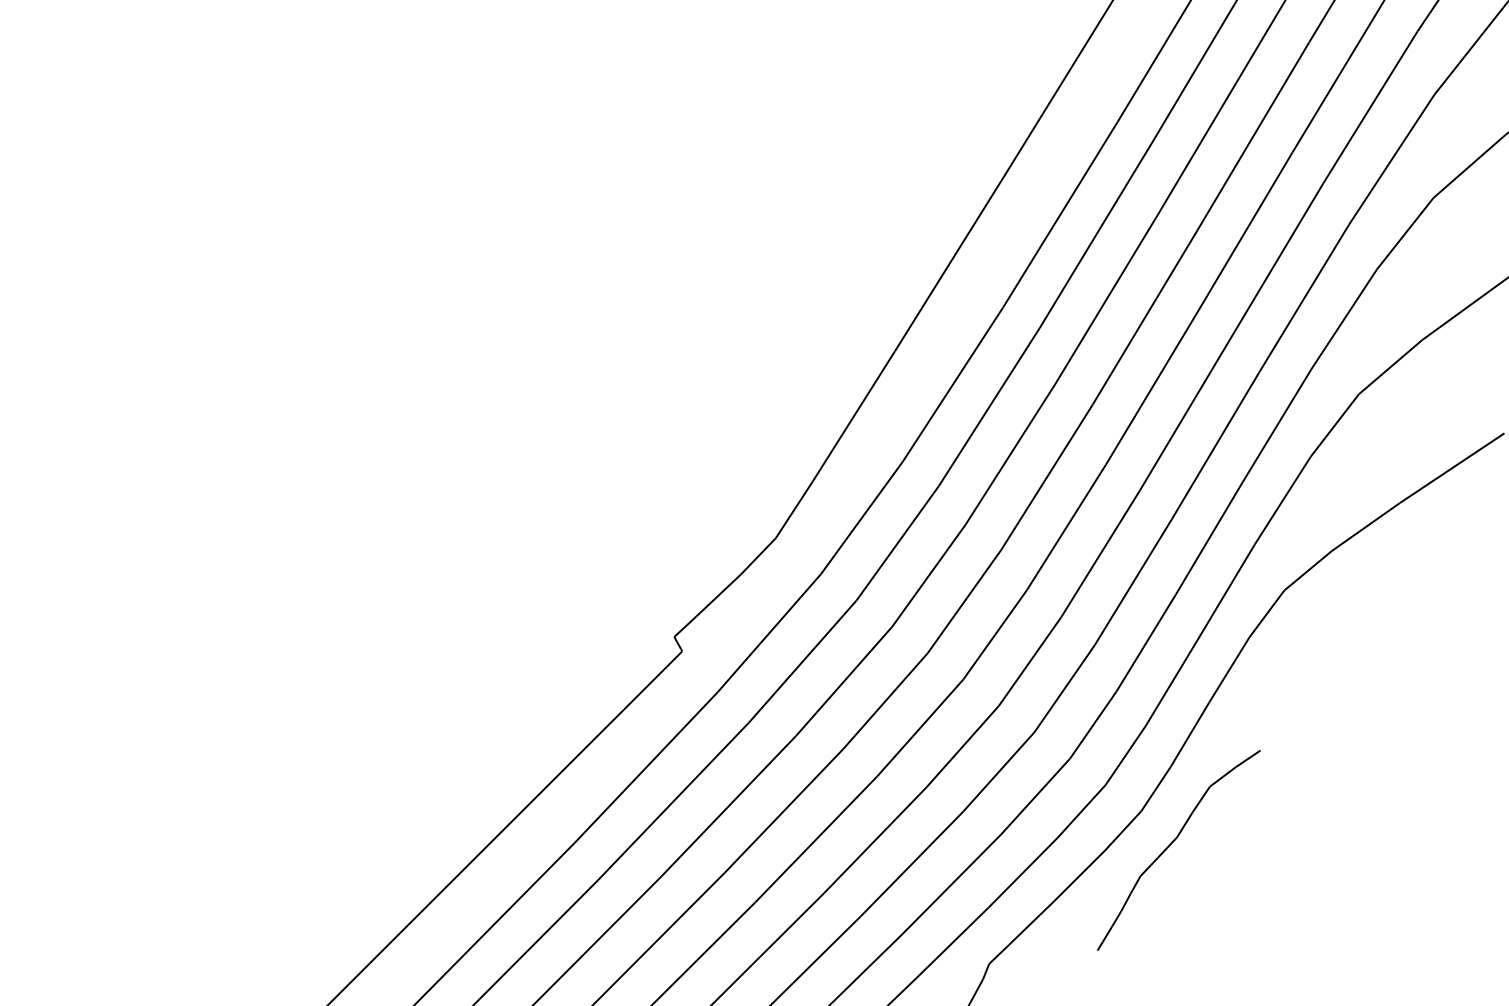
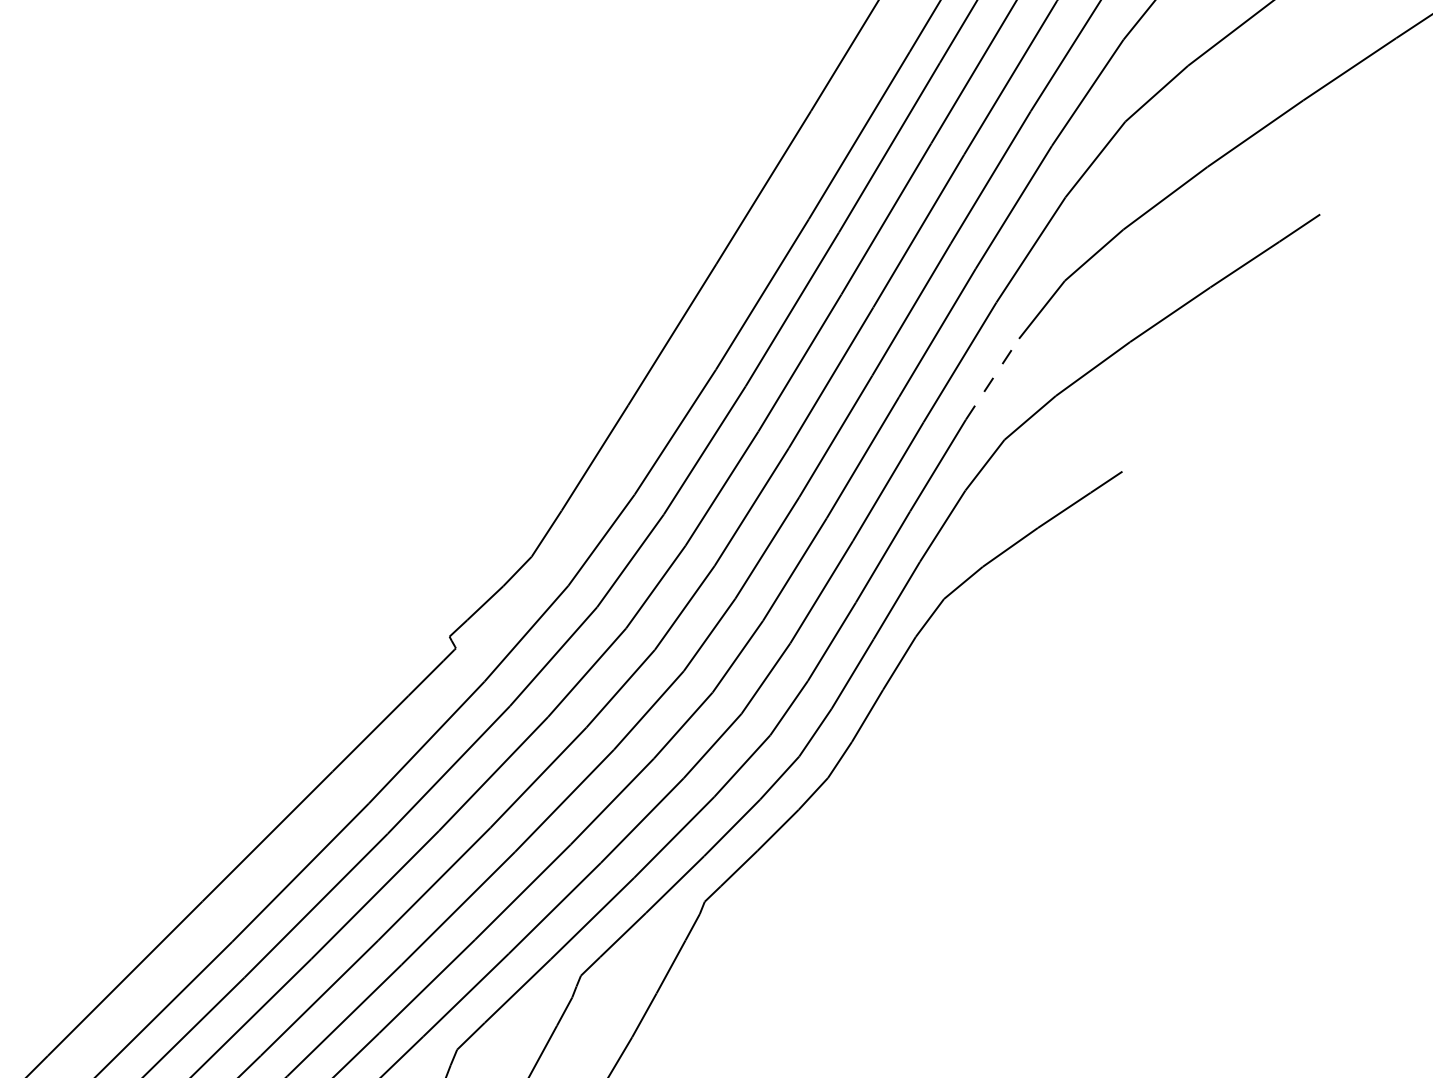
line: (1344, 318) -> (992, 378), solid -> dashed
part: (1172, 843) -> (853, 804), removed

